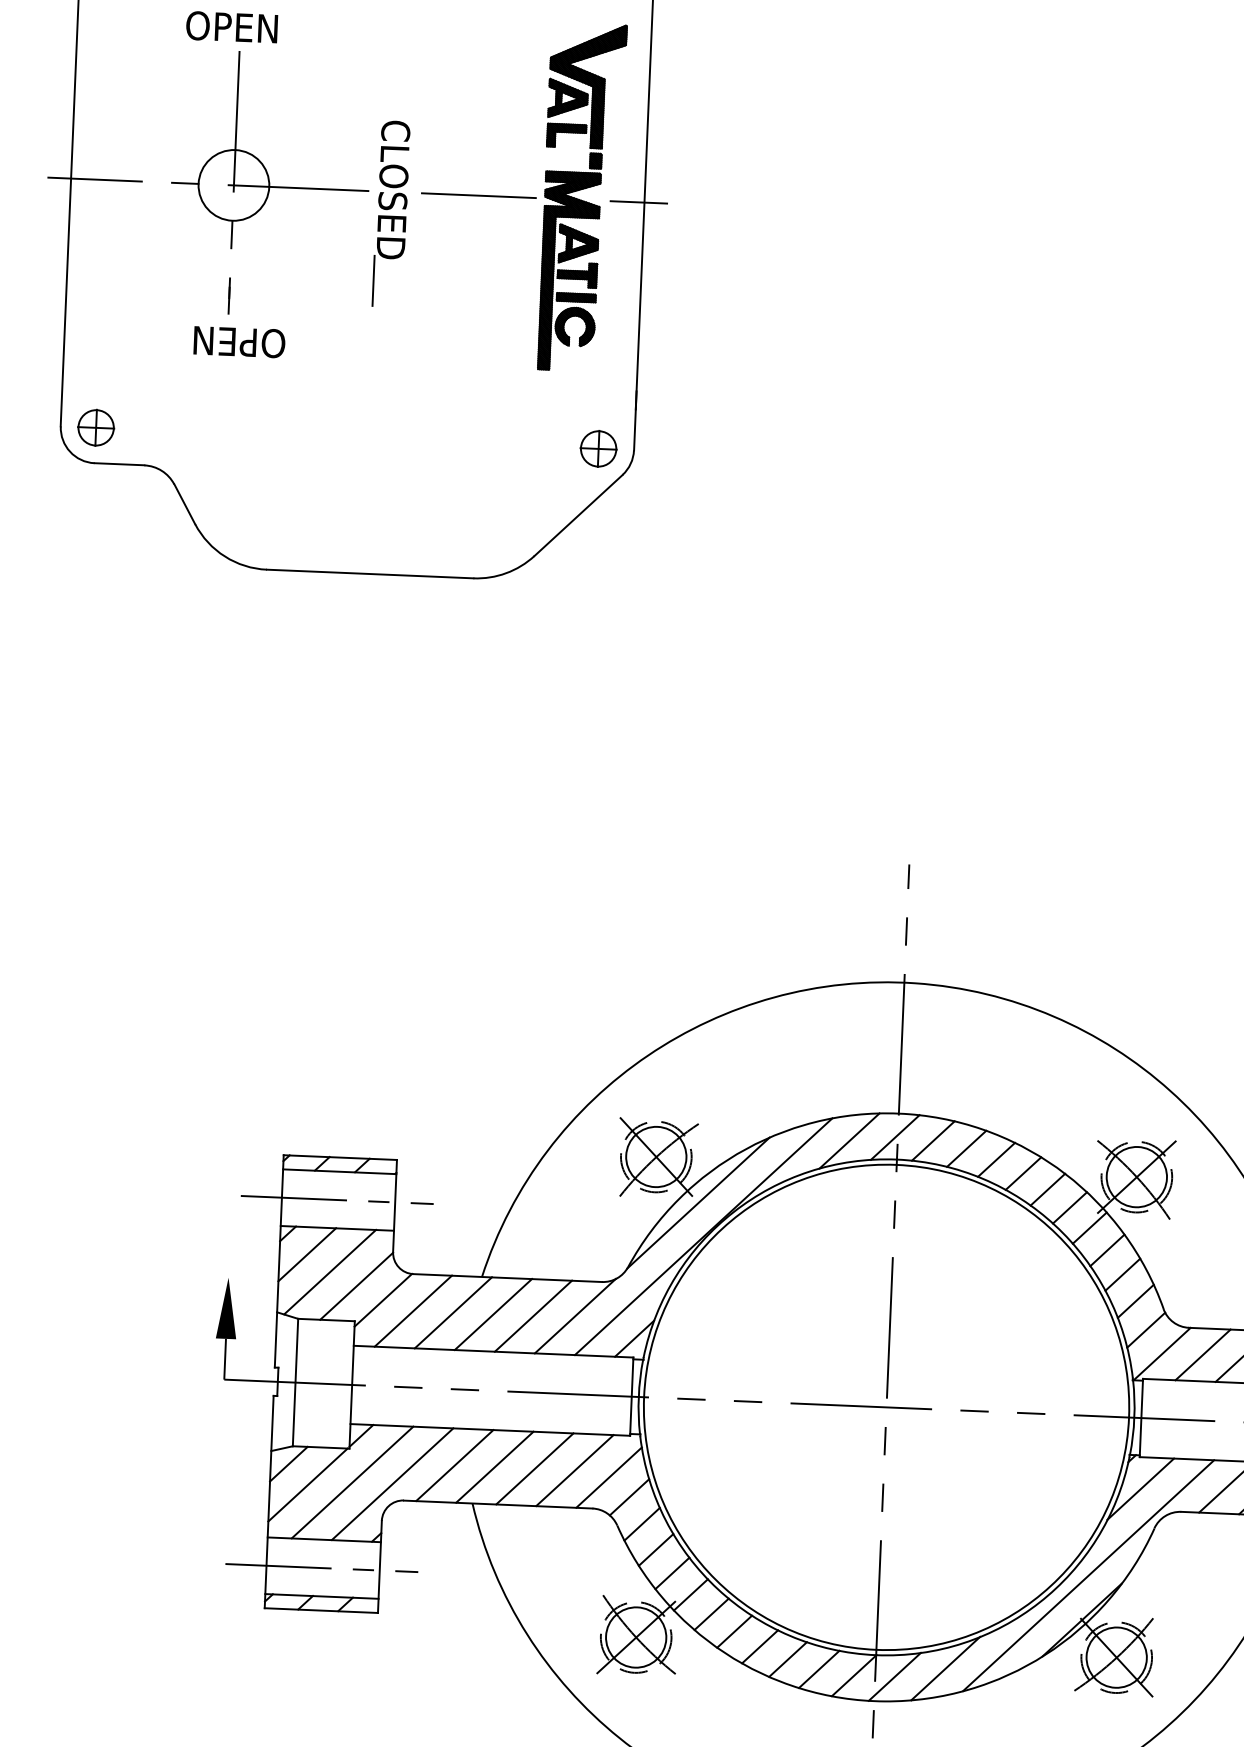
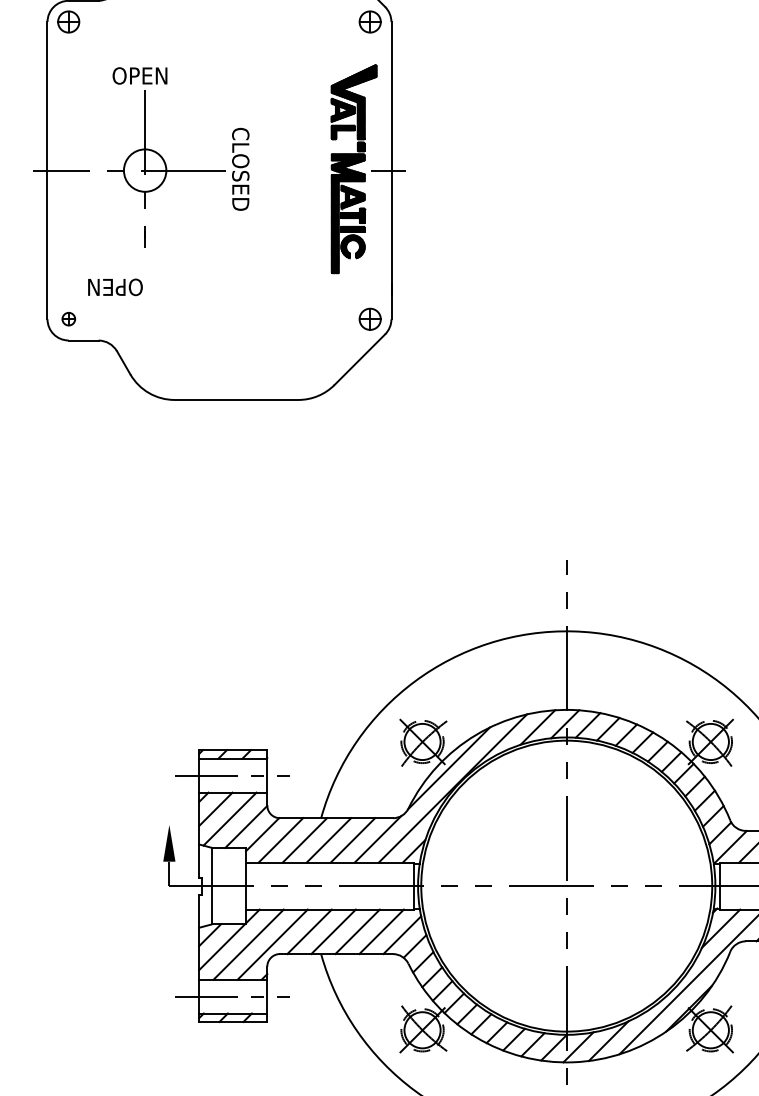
line: (477, 195) -> (291, 170), removed
line: (374, 281) -> (231, 224), removed
text: (239, 342) -> (115, 287), moved
part: (95, 426) -> (68, 318), size x0.6

